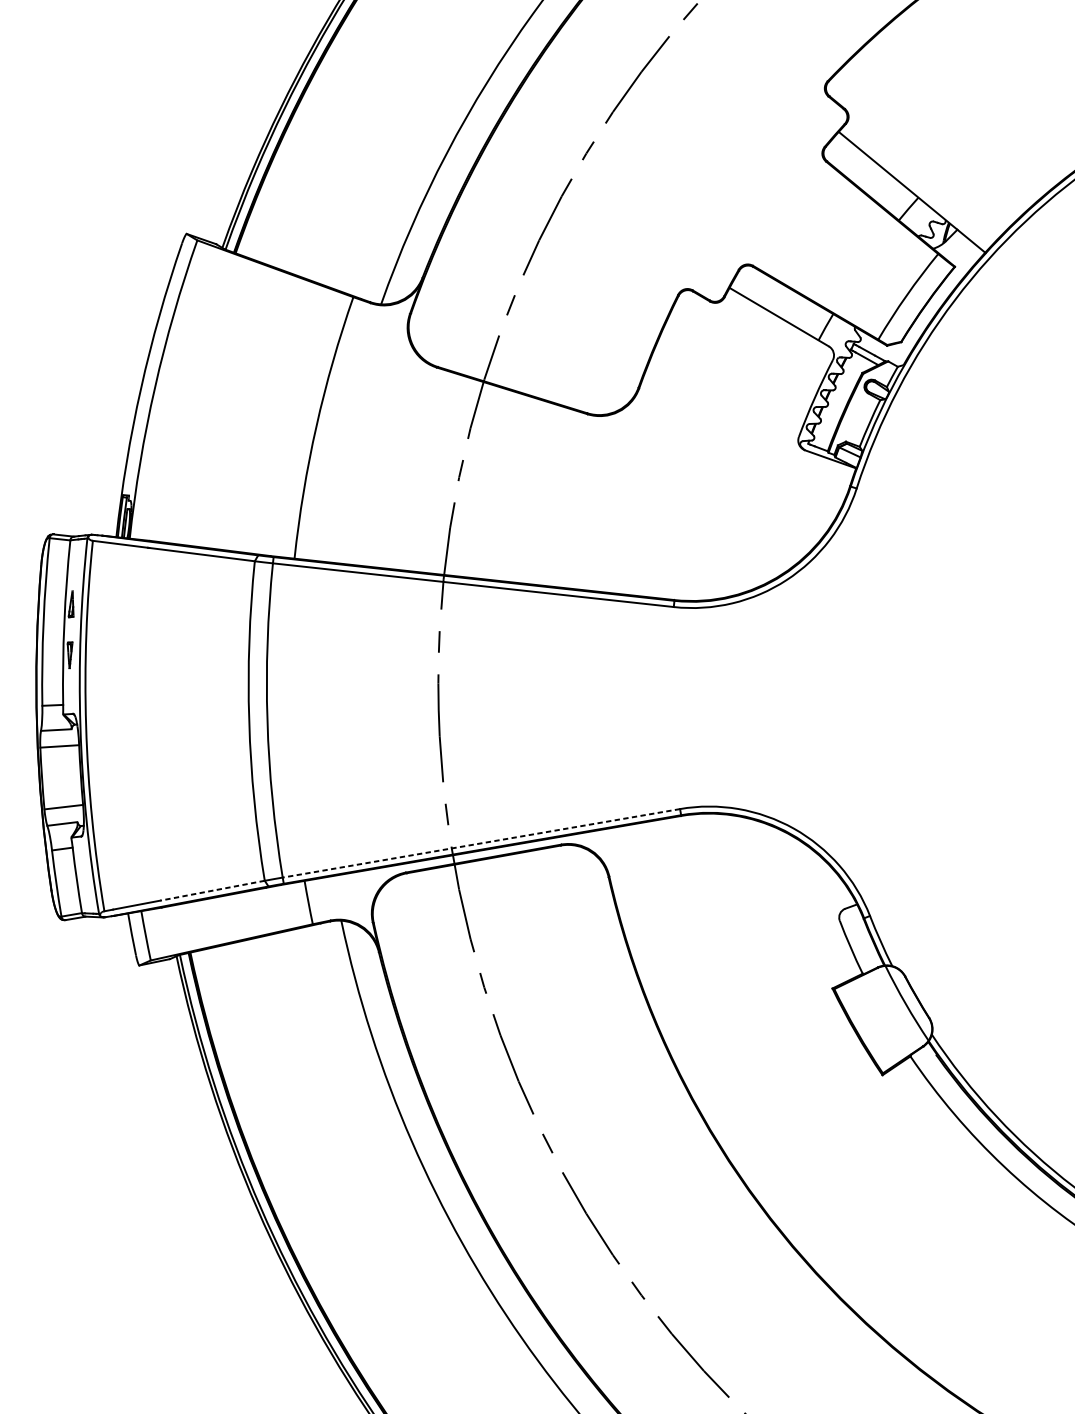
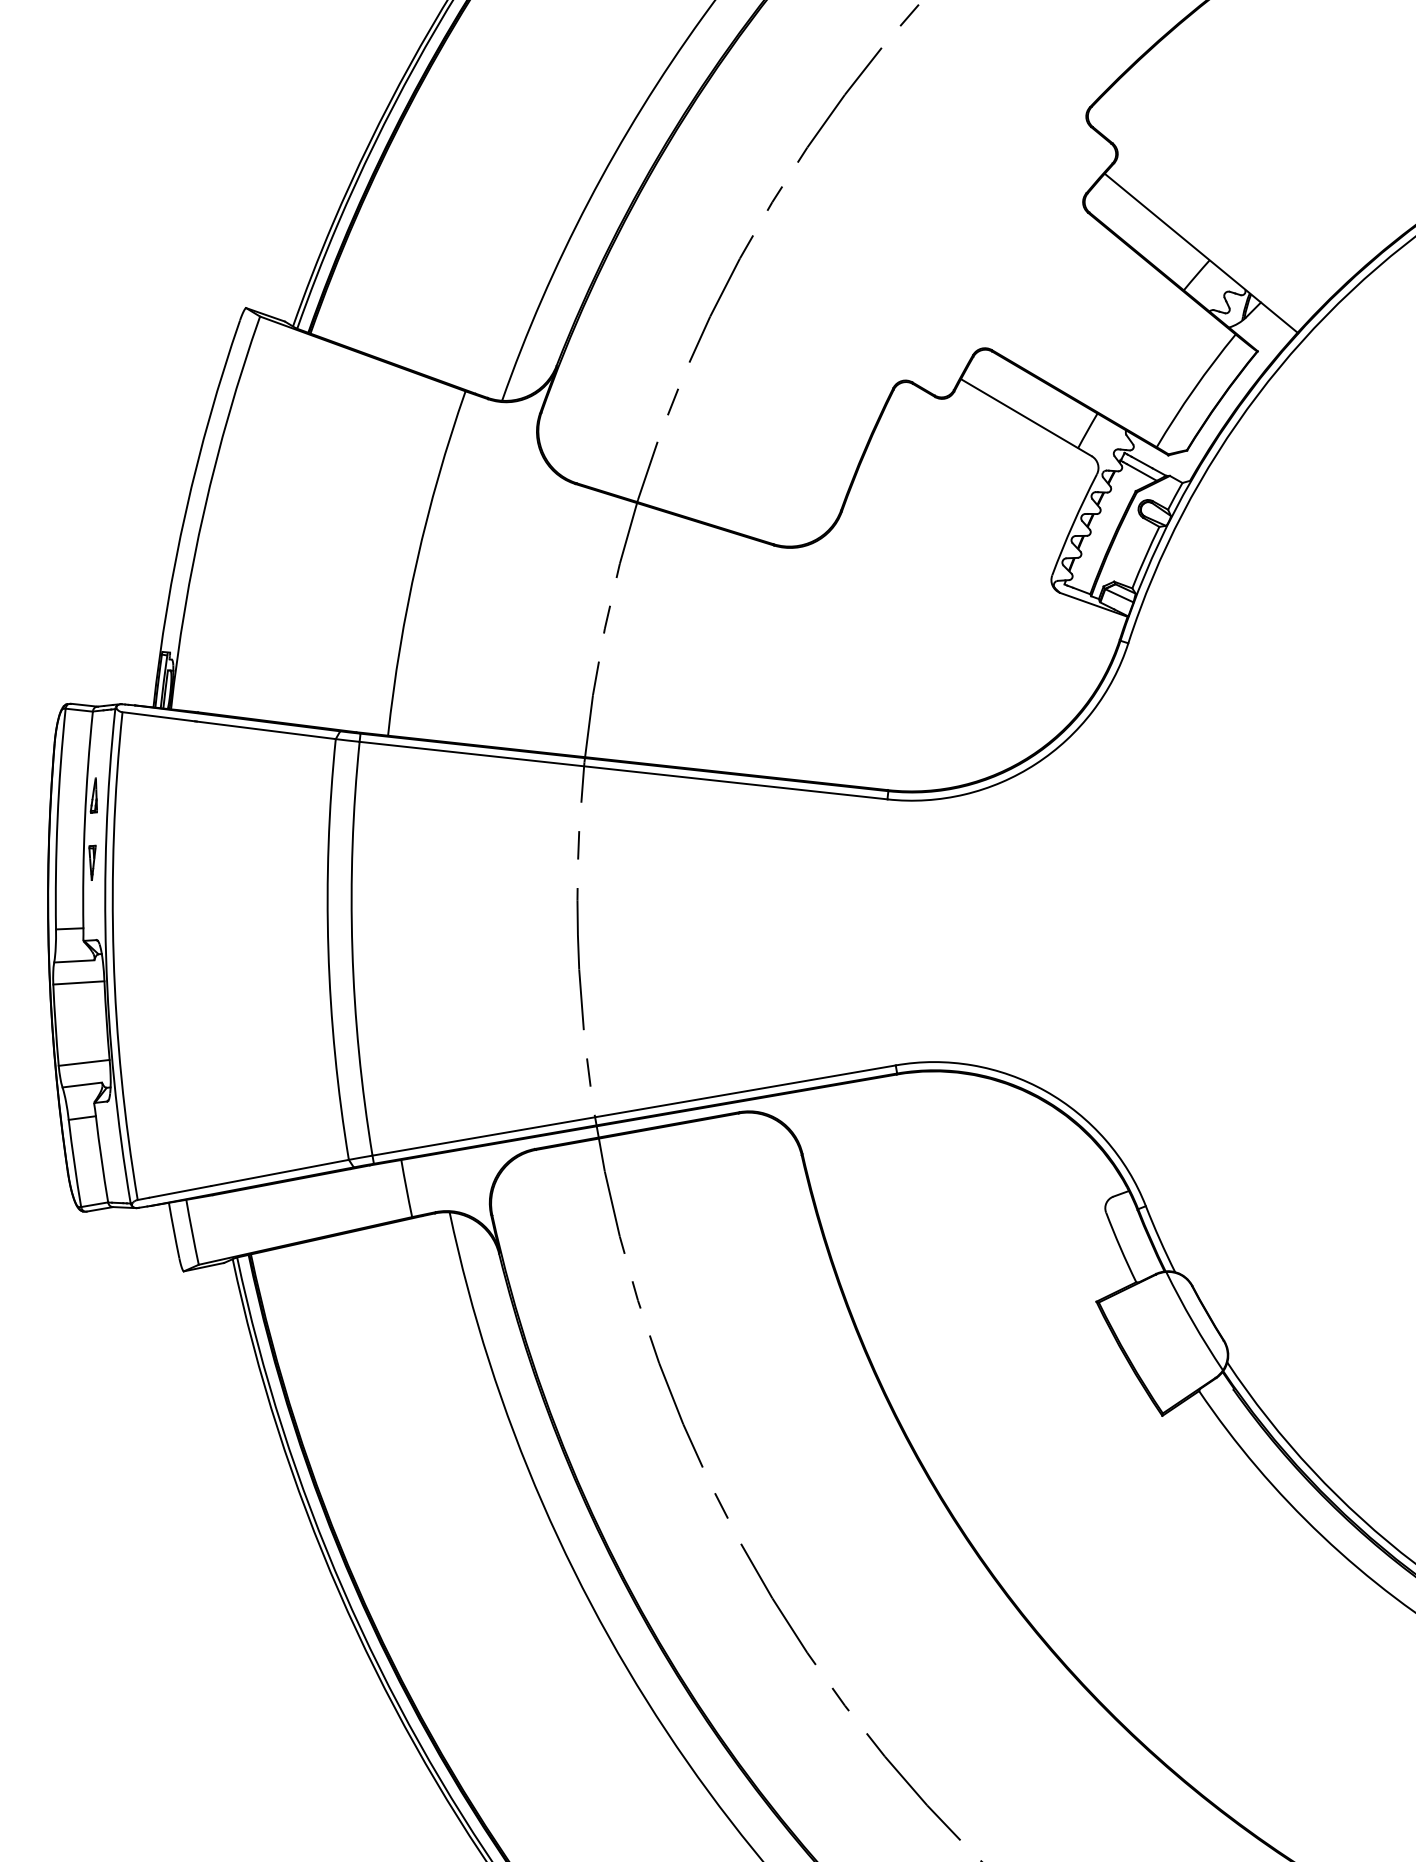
line: (480, 843) -> (633, 1110), dashed -> solid
line: (212, 891) -> (279, 1173), dashed -> solid

